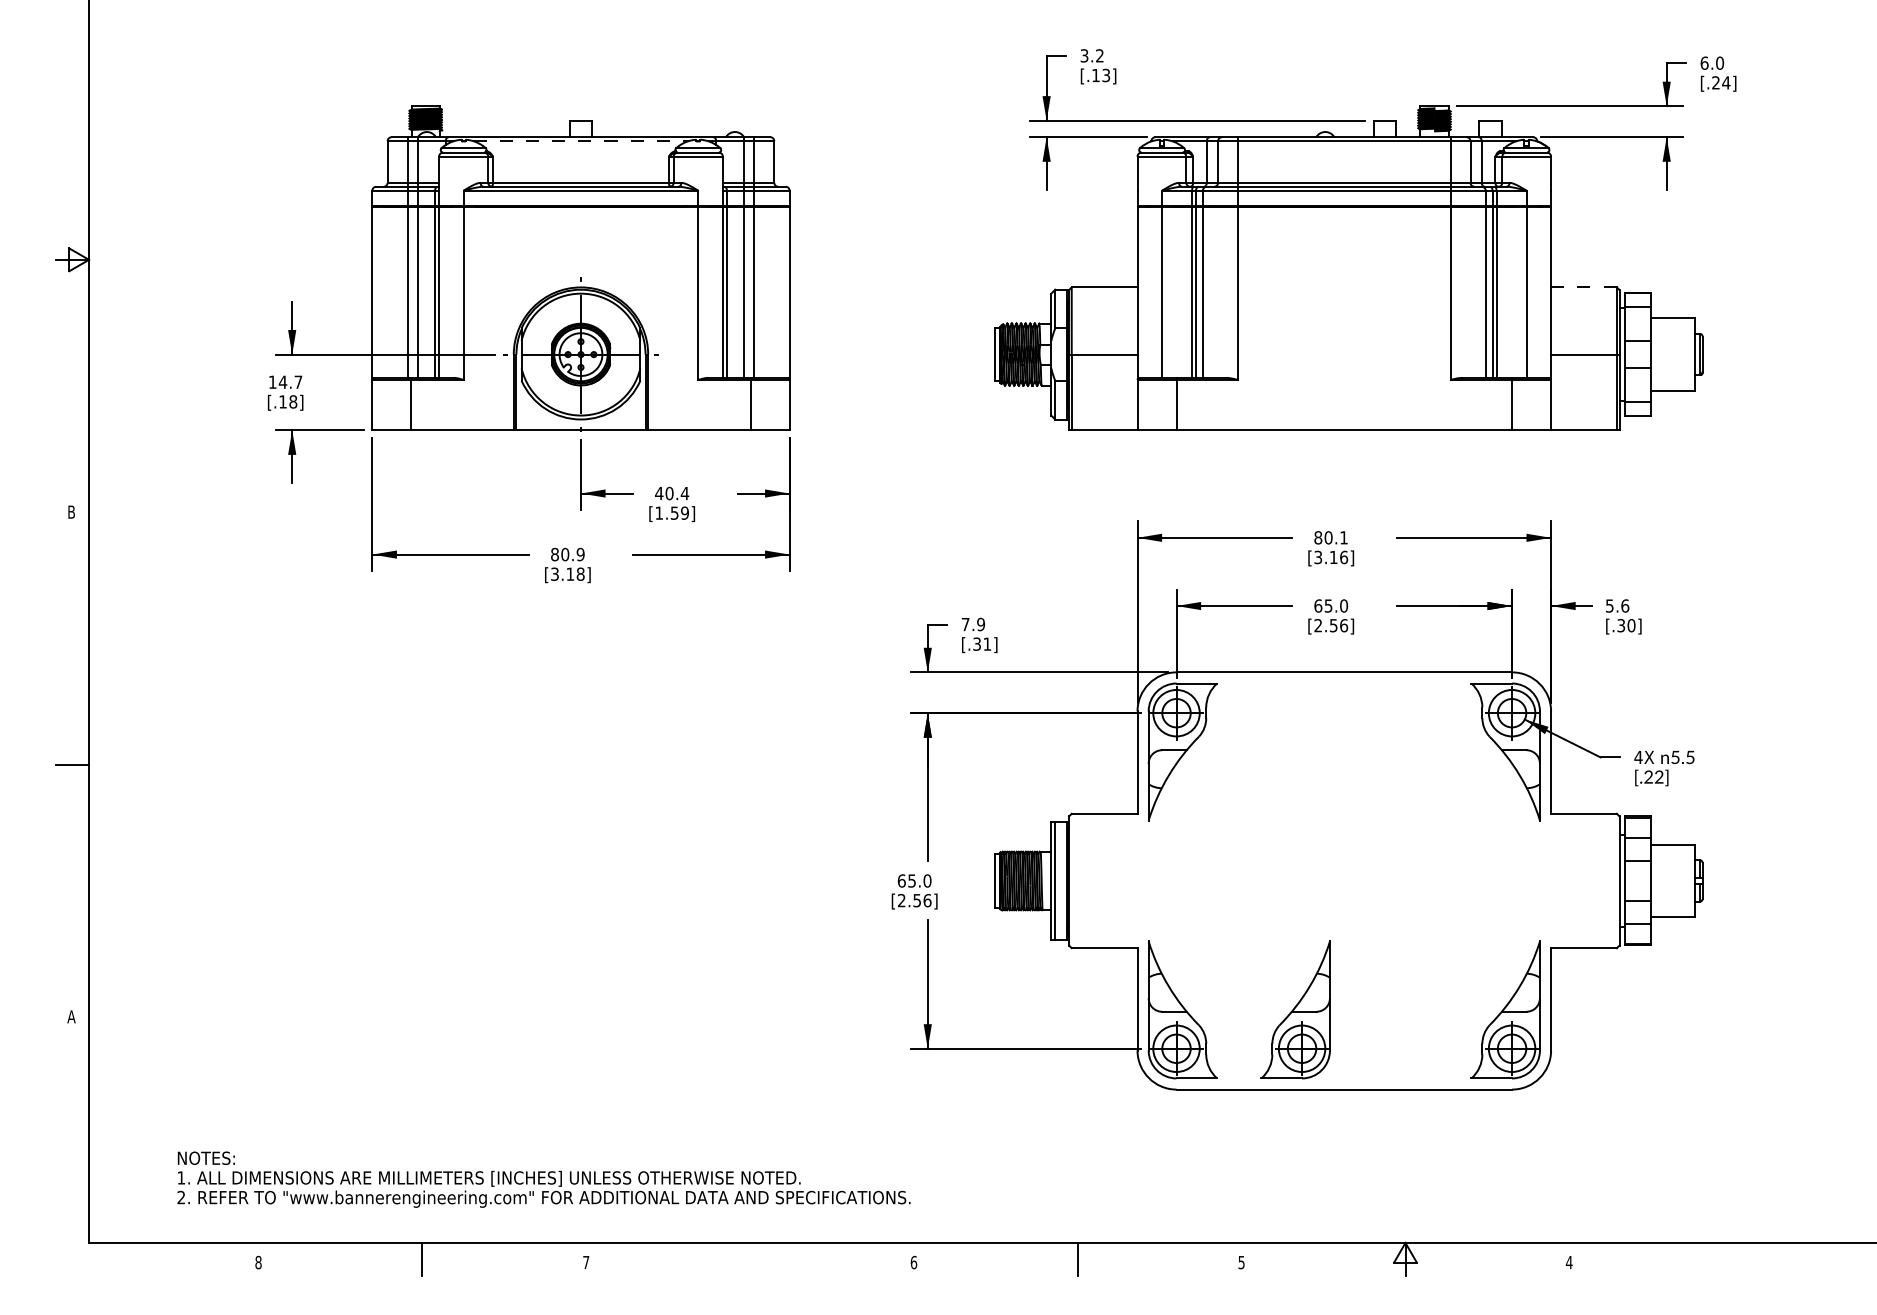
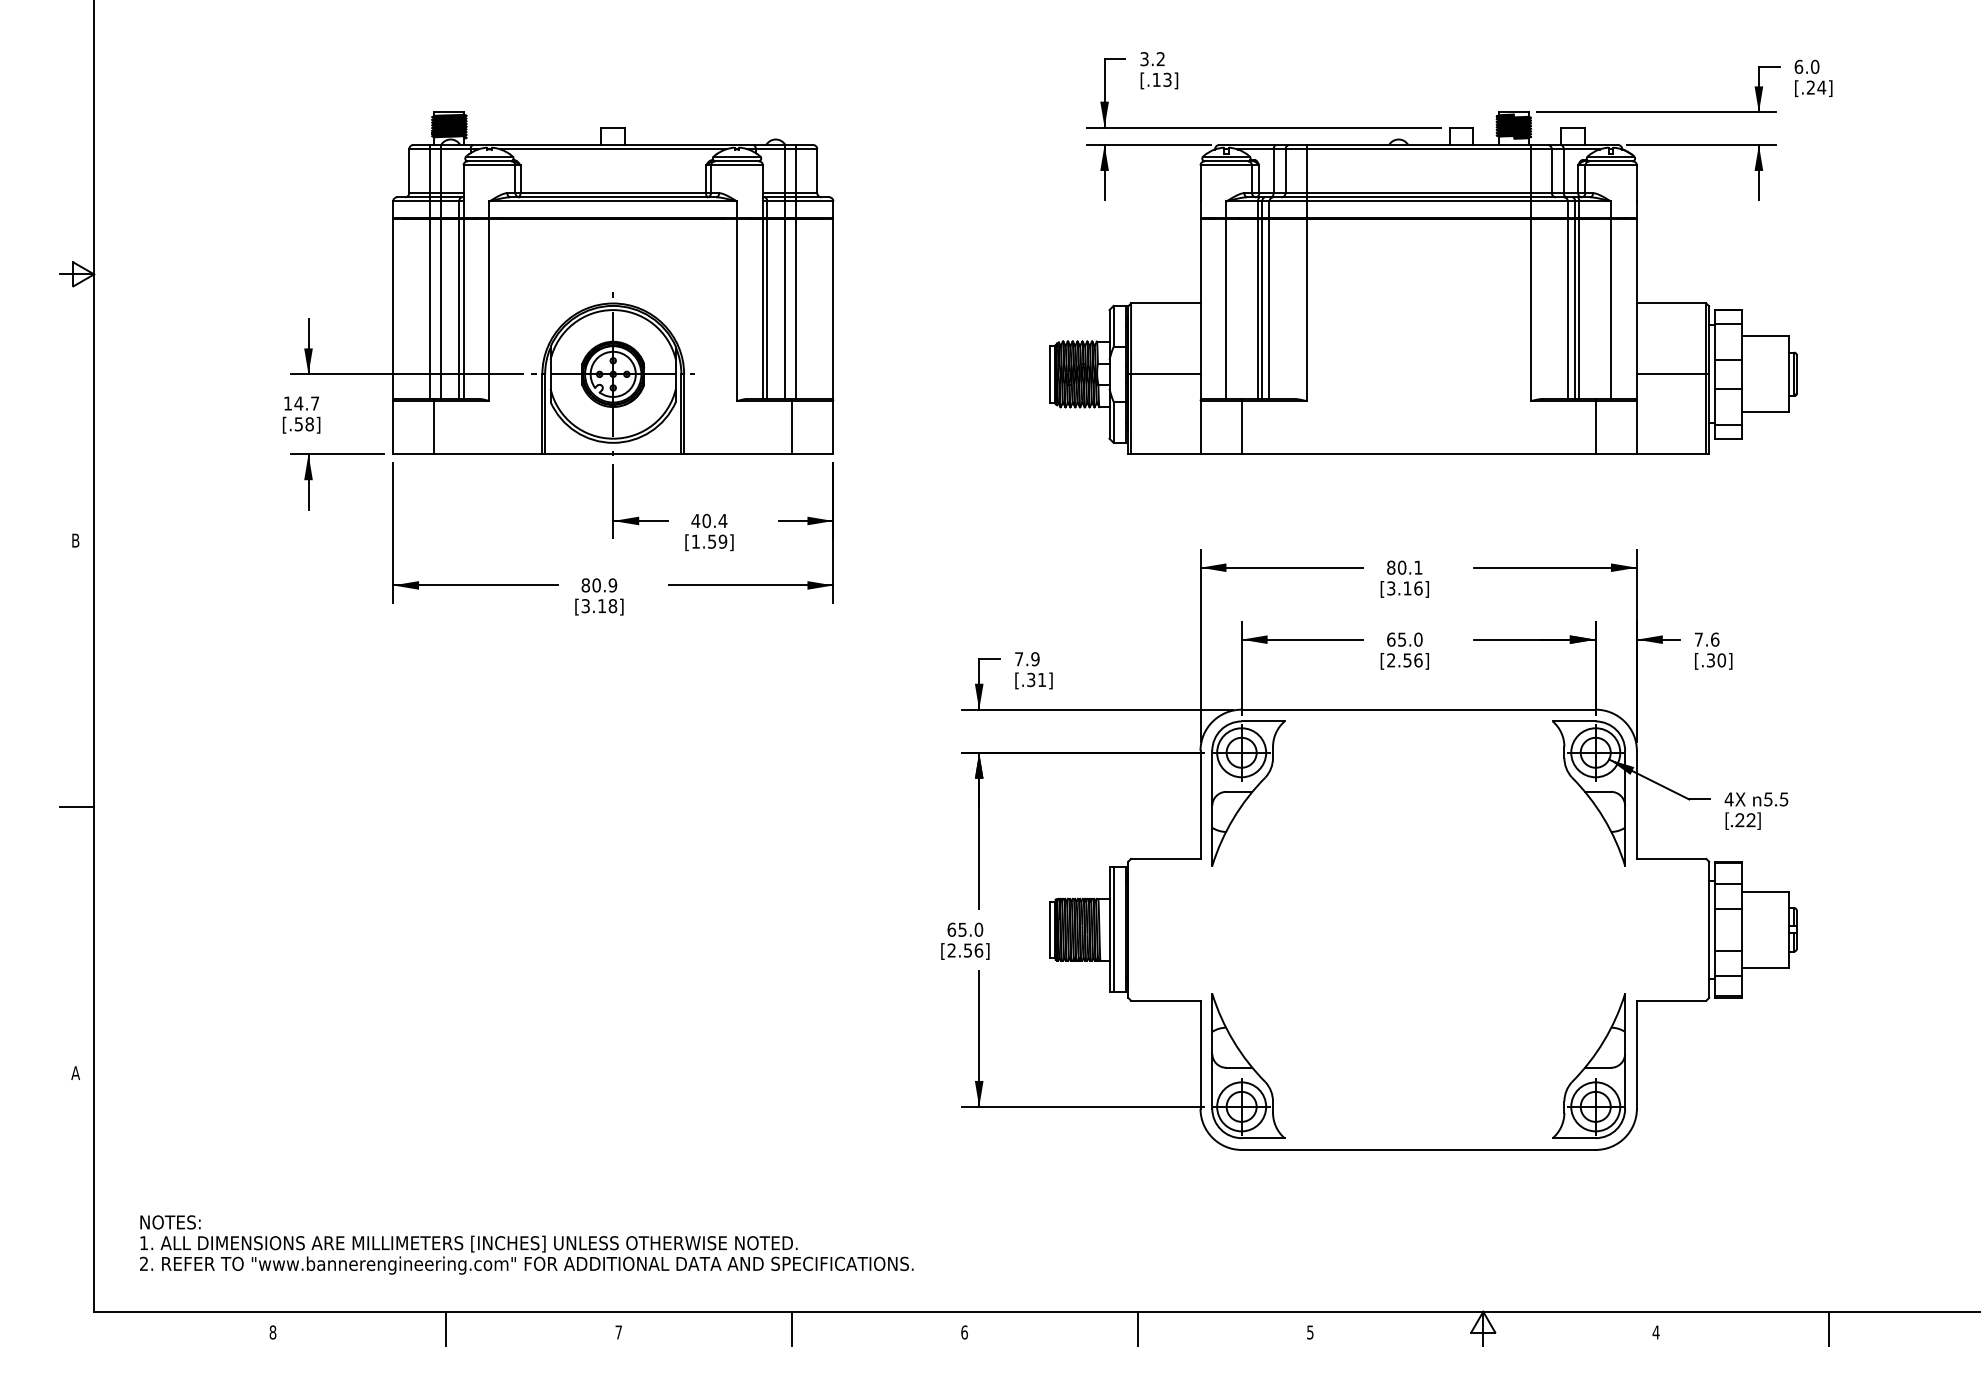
line: (580, 141) -> (612, 149), dashed -> solid
line: (1583, 287) -> (1671, 303), dashed -> solid
text: (282, 401) -> (298, 423), [.18] -> [.58]
text: (1609, 605) -> (1698, 639), 5.6 -> 7.6
part: (1295, 1009) -> (1367, 1065), removed
text: (543, 1179) -> (526, 1244), moved
line: (750, 1258) -> (792, 1328), added
line: (1733, 1258) -> (1829, 1328), added

